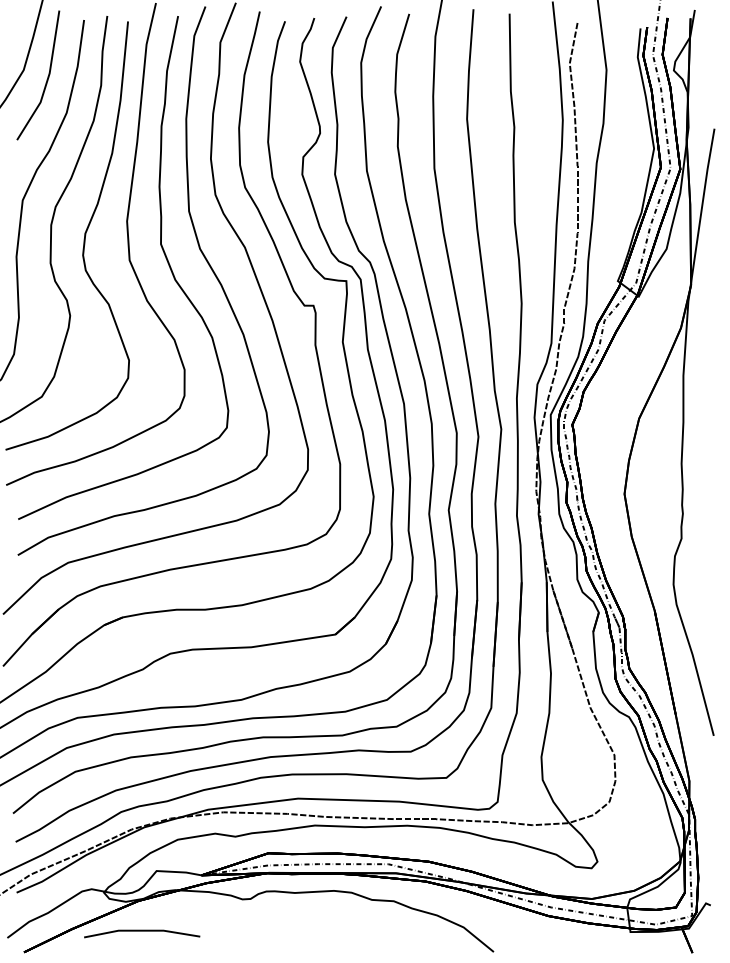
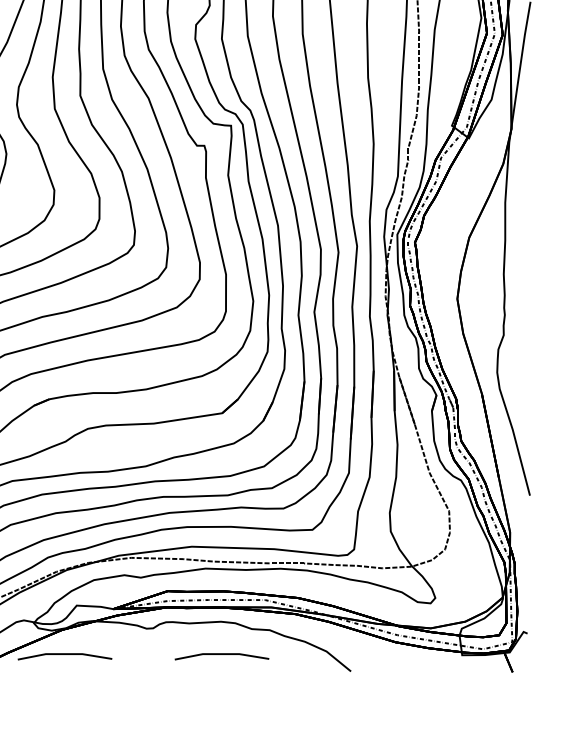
line: (335, 931) -> (222, 654), added

